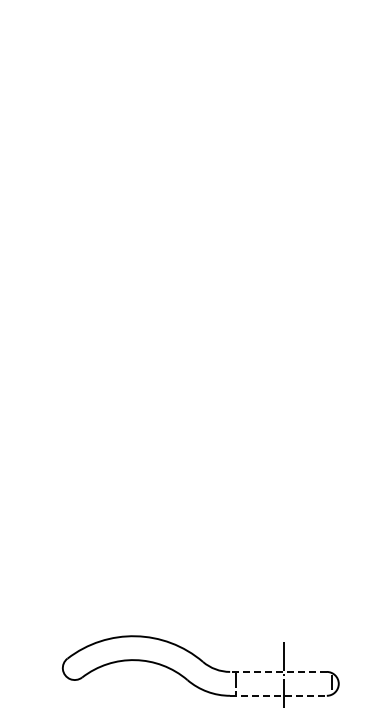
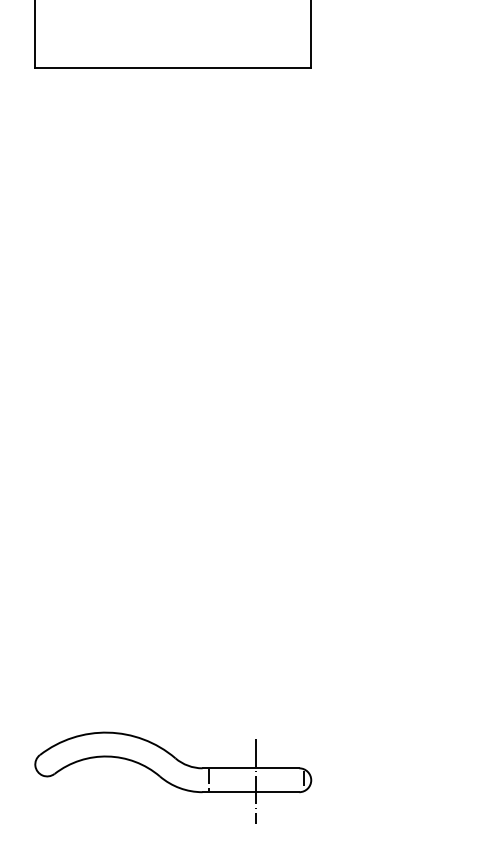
line: (278, 672) -> (250, 768), dashed -> solid
line: (279, 696) -> (251, 792), dashed -> solid

